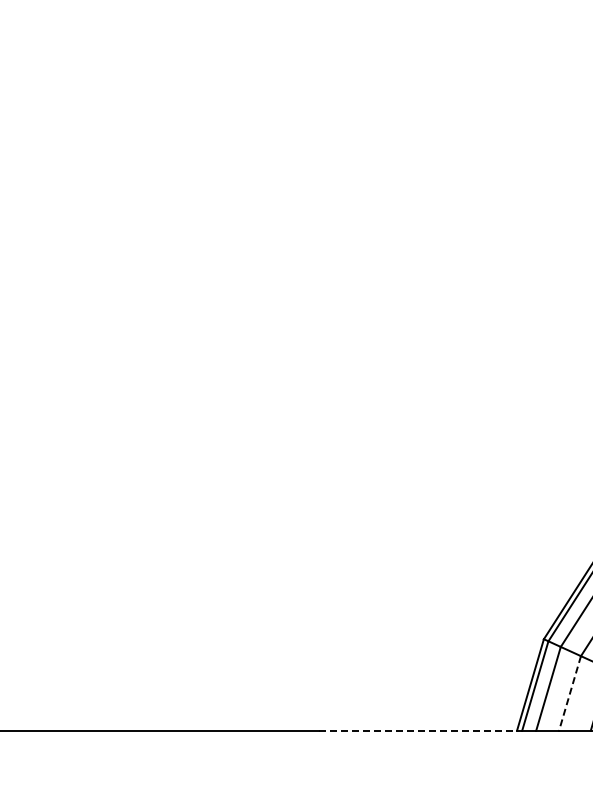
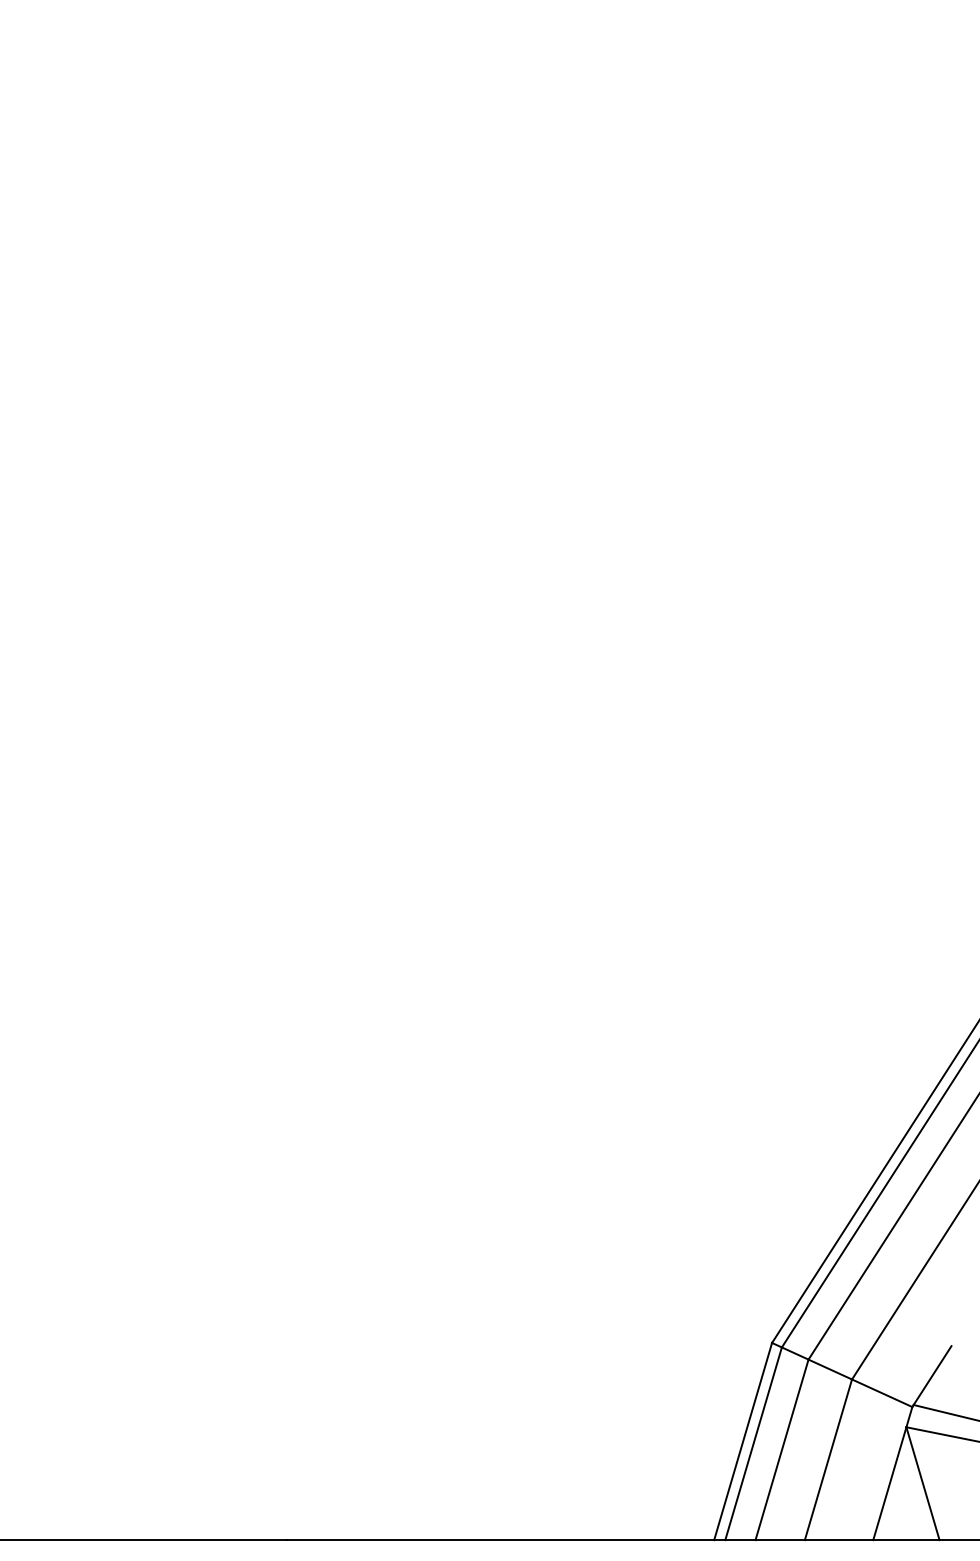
line: (570, 693) -> (829, 1460), dashed -> solid
line: (418, 730) -> (501, 1539), dashed -> solid

